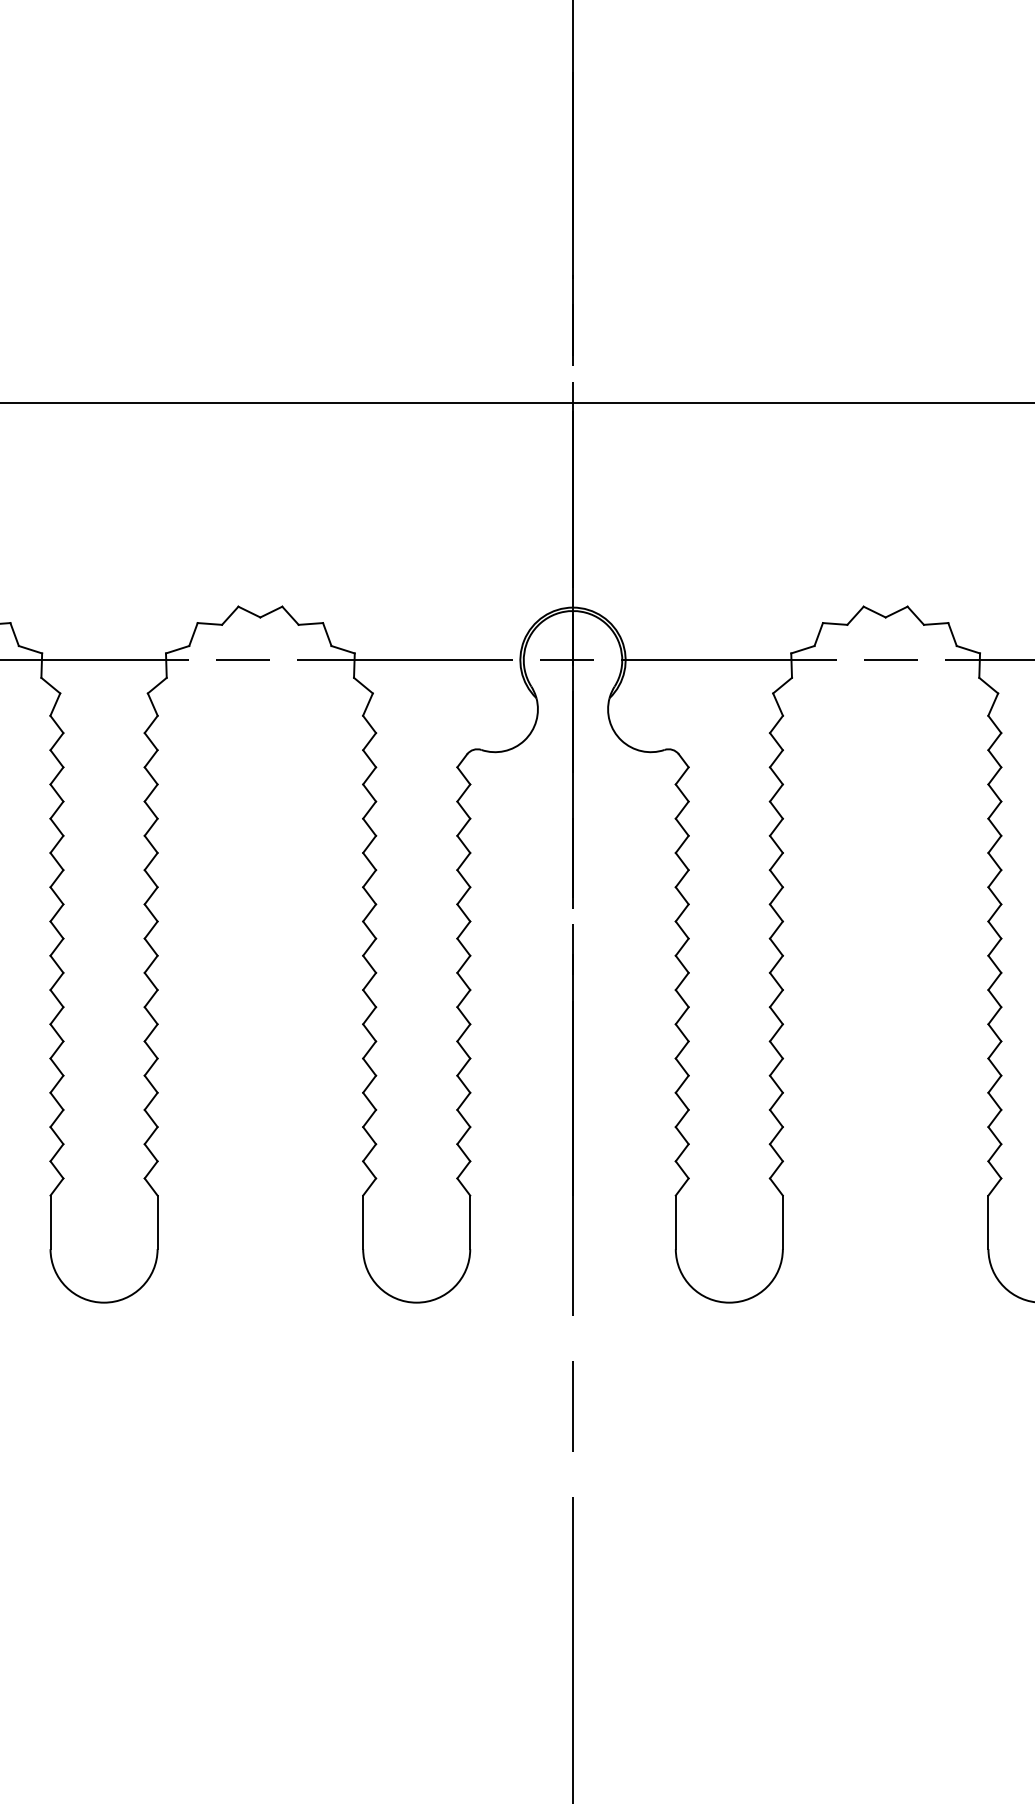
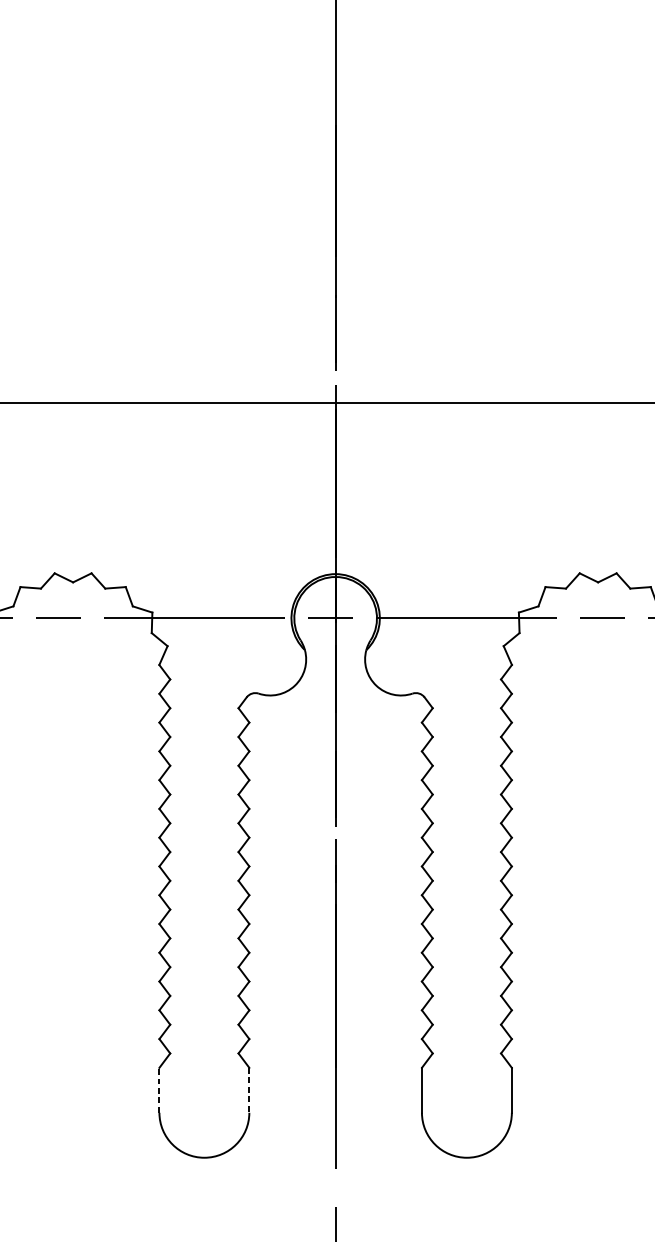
line: (363, 1222) -> (159, 1090), solid -> dashed
line: (470, 1222) -> (249, 1090), solid -> dashed

